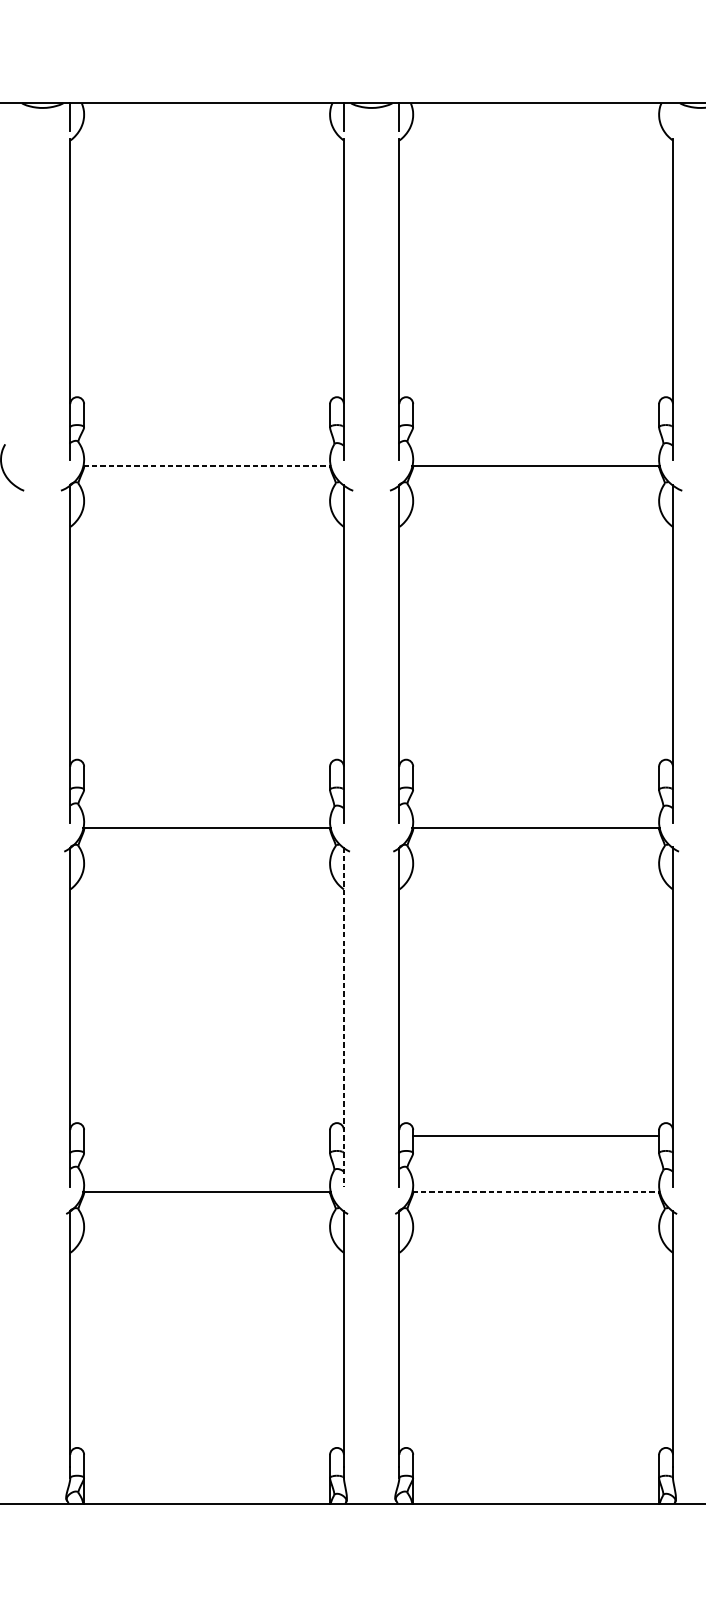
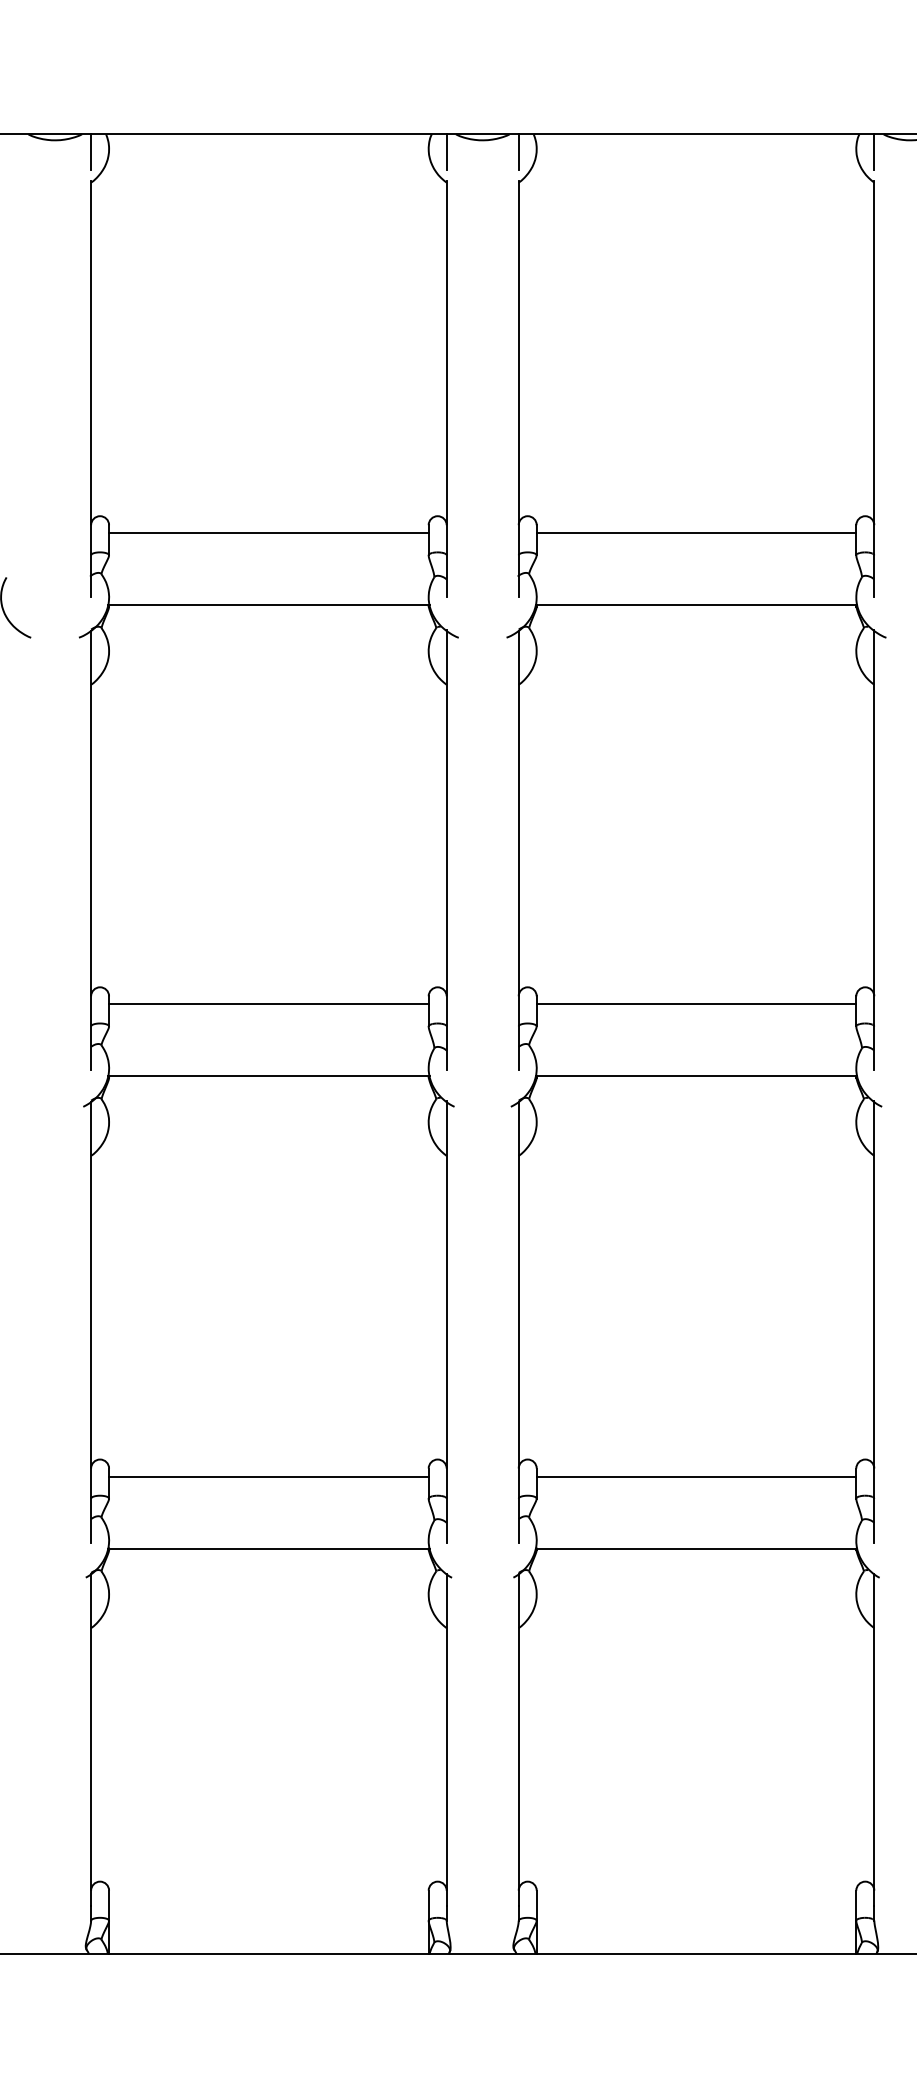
line: (673, 116) -> (874, 151), added
line: (206, 410) -> (268, 533), added
line: (536, 410) -> (696, 533), added
line: (206, 465) -> (268, 605), dashed -> solid
line: (206, 772) -> (268, 1004), added
line: (536, 772) -> (696, 1004), added
line: (343, 1017) -> (446, 1322), dashed -> solid
line: (206, 1136) -> (268, 1476), added
line: (536, 1191) -> (696, 1548), dashed -> solid

